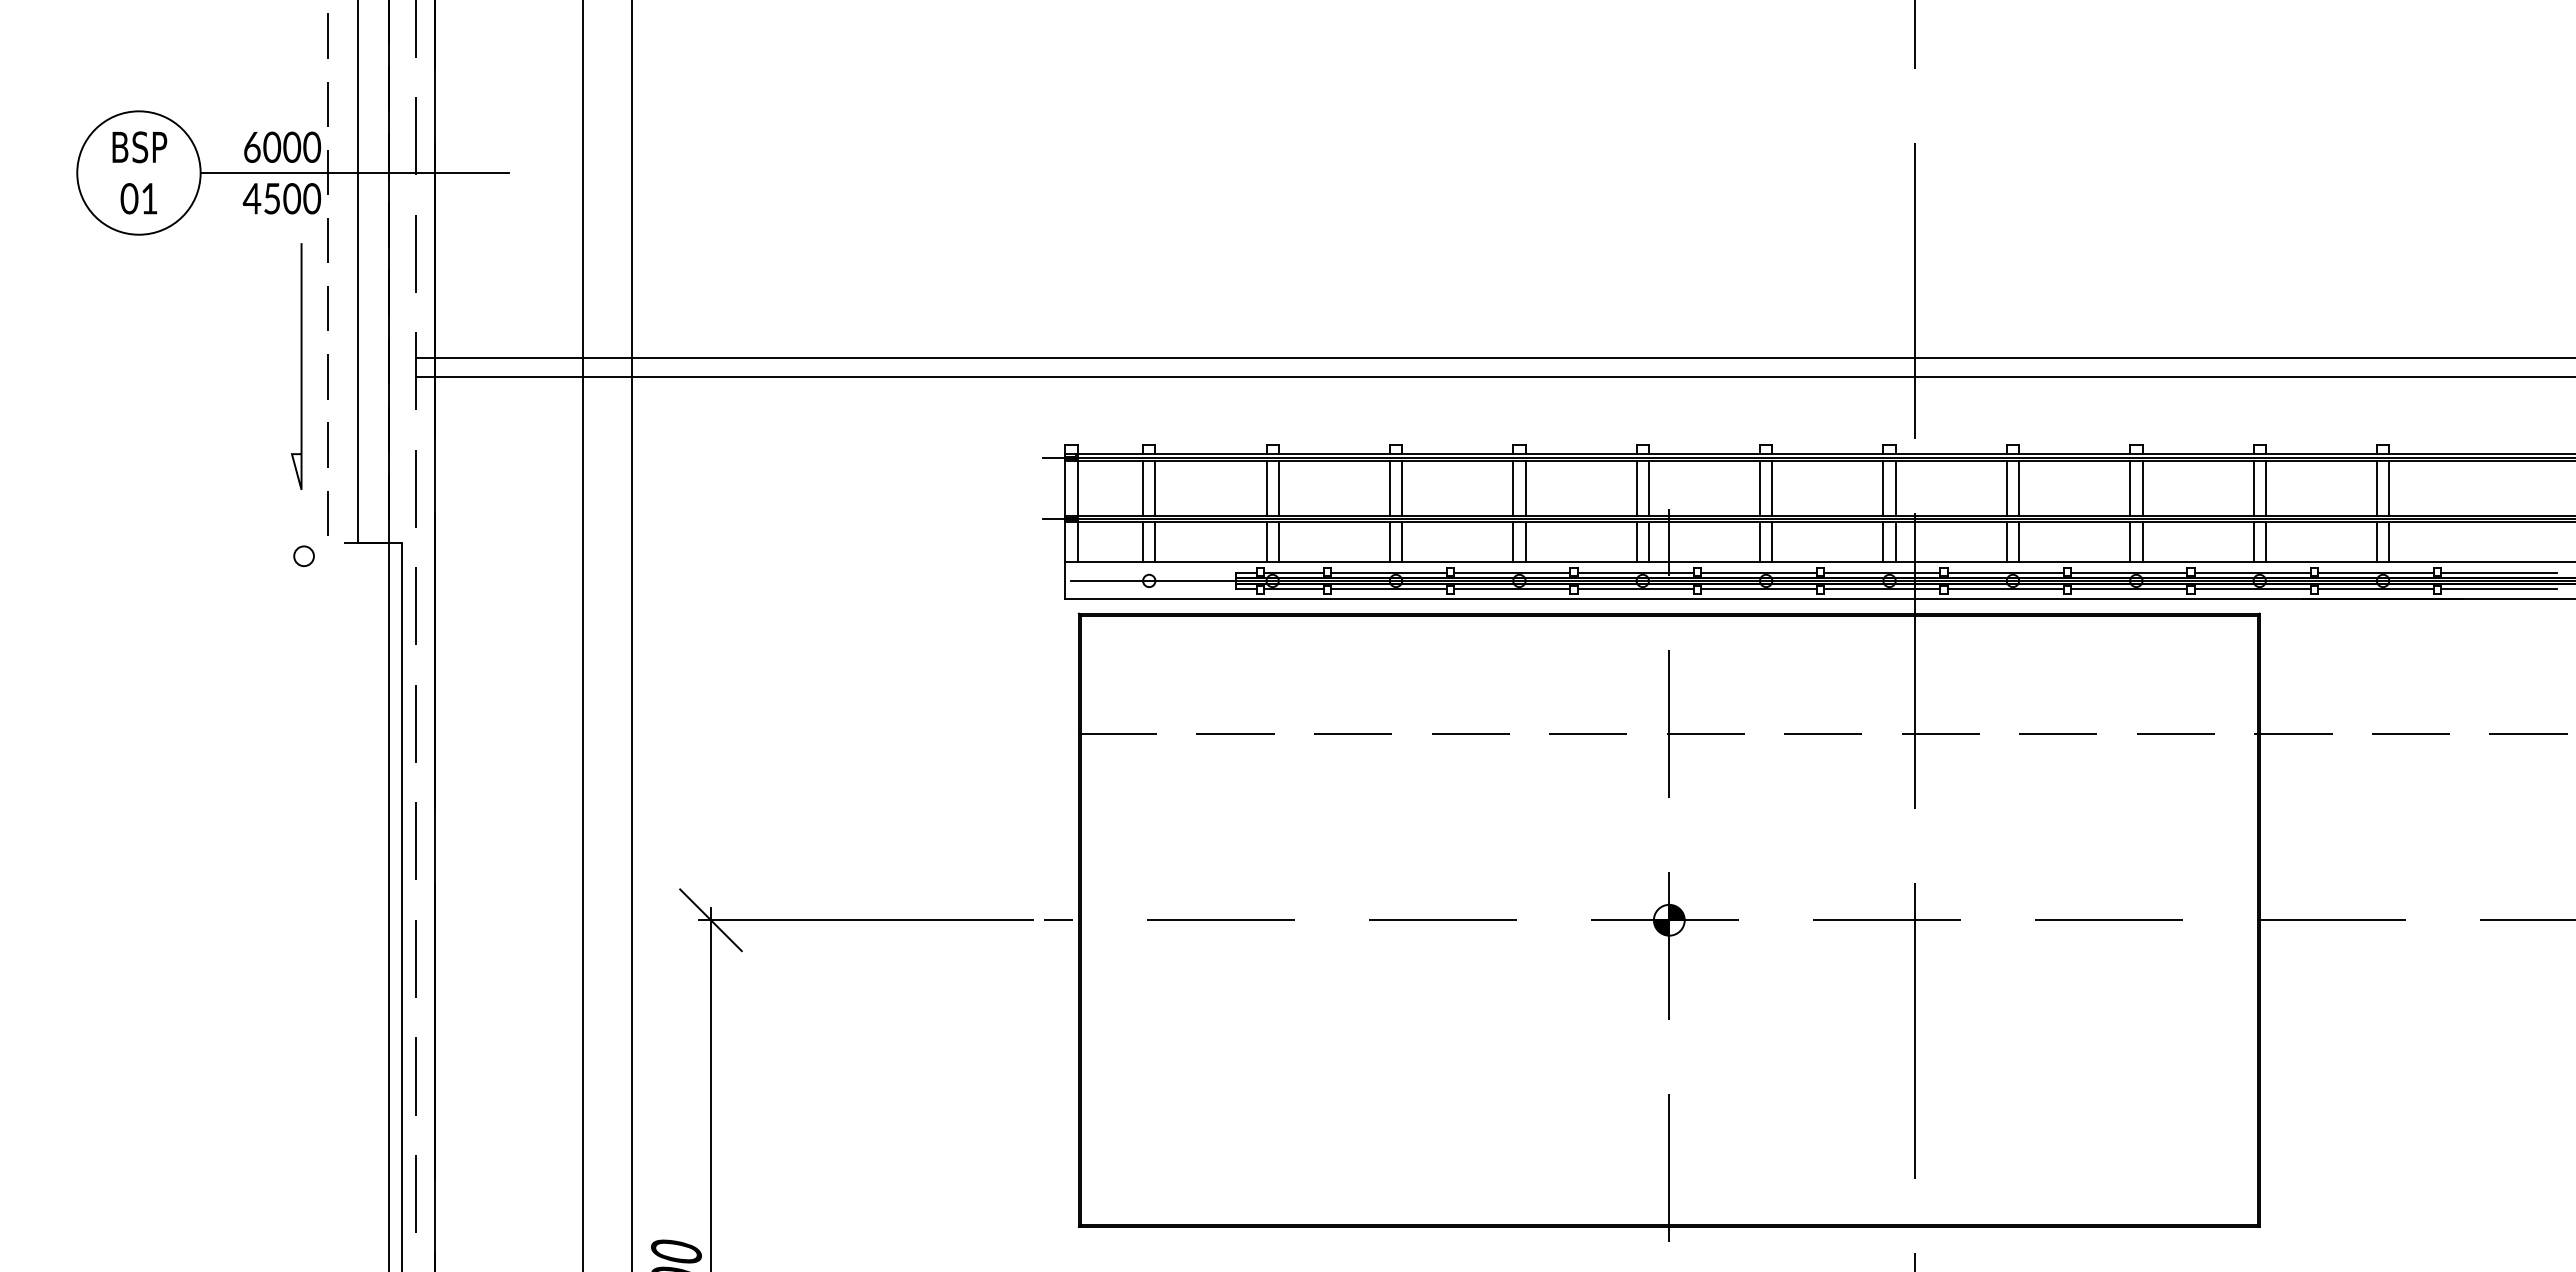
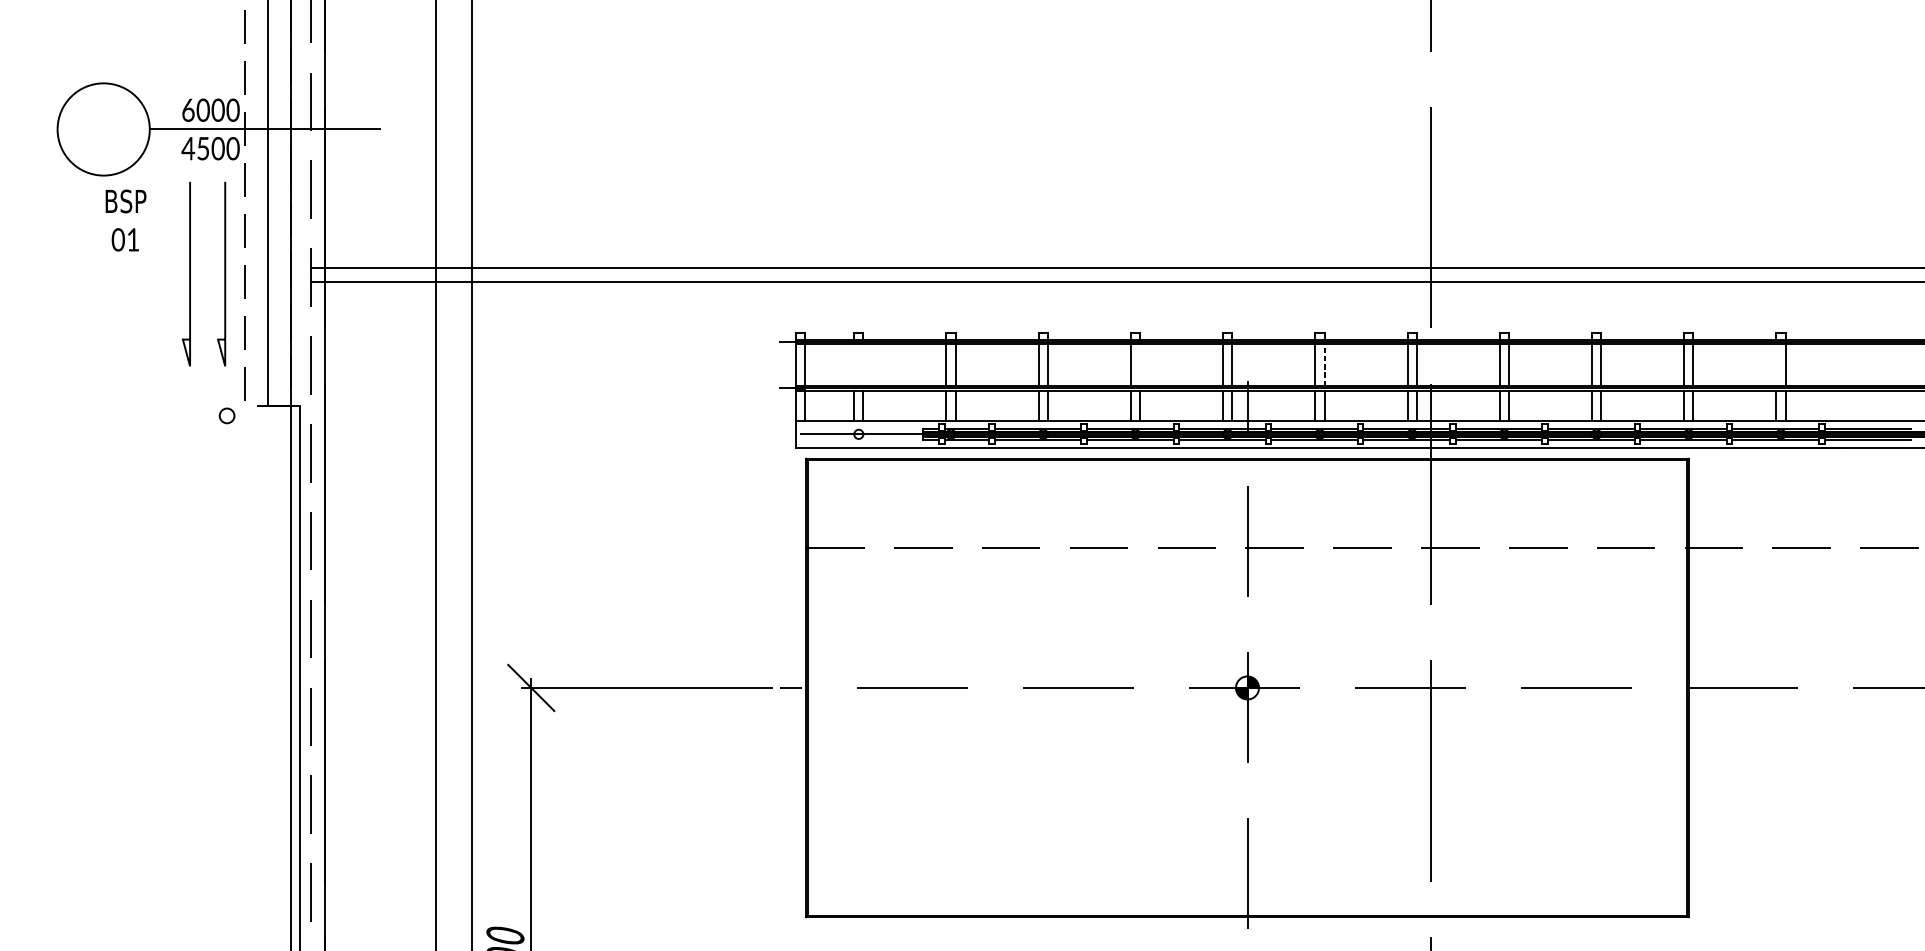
text: (139, 172) -> (125, 220), moved
line: (253, 366) -> (189, 274), added
line: (1143, 488) -> (854, 365), removed
line: (1155, 488) -> (863, 365), removed
line: (1525, 488) -> (1140, 365), removed
line: (1772, 488) -> (1324, 365), solid -> dashed
line: (2376, 488) -> (1776, 365), removed

